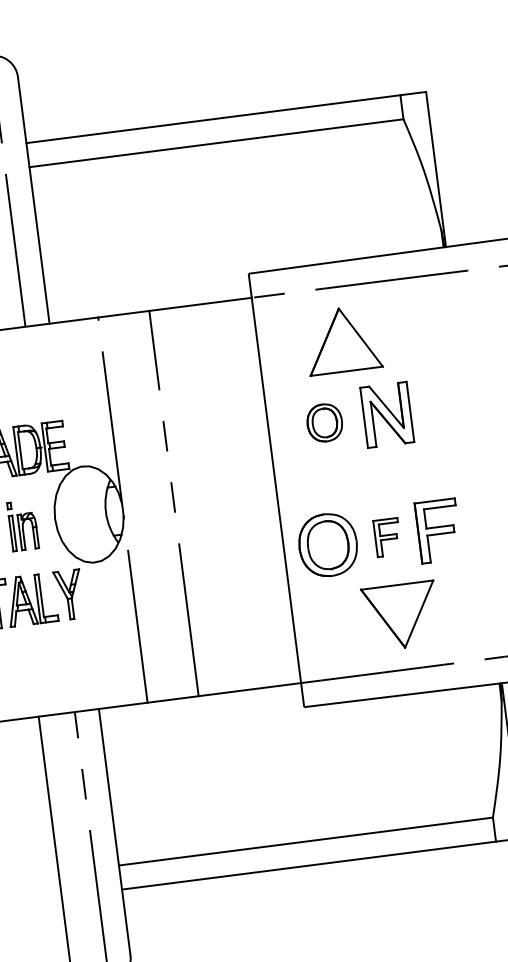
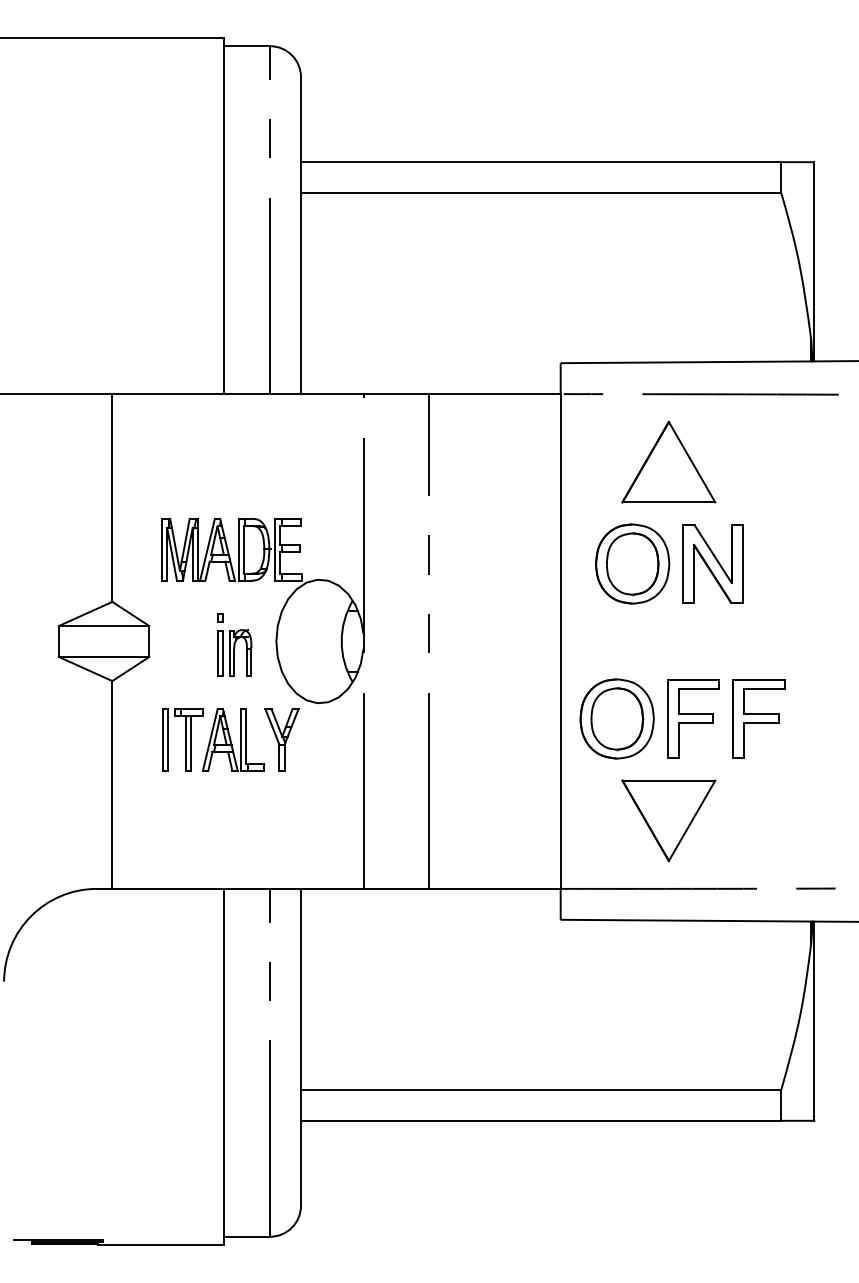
part: (324, 422) -> (632, 563), size x1.67
part: (387, 537) -> (693, 718), size x1.67
part: (400, 616) -> (668, 820), moved

